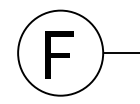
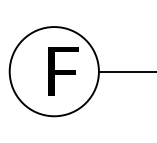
text: (58, 54) -> (63, 71), moved

